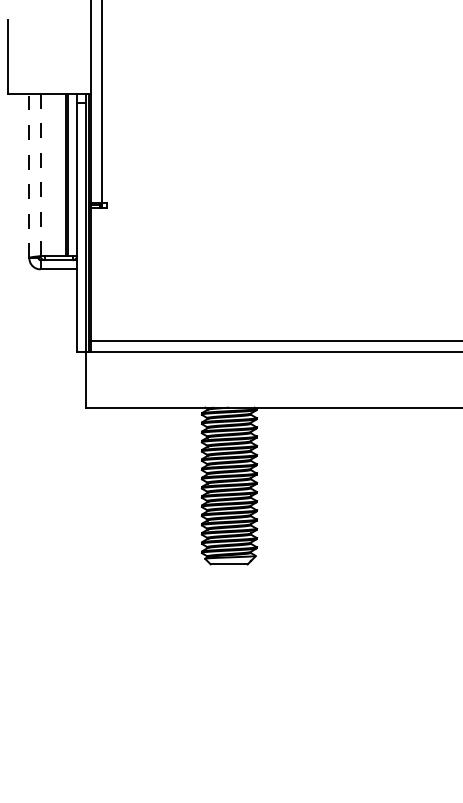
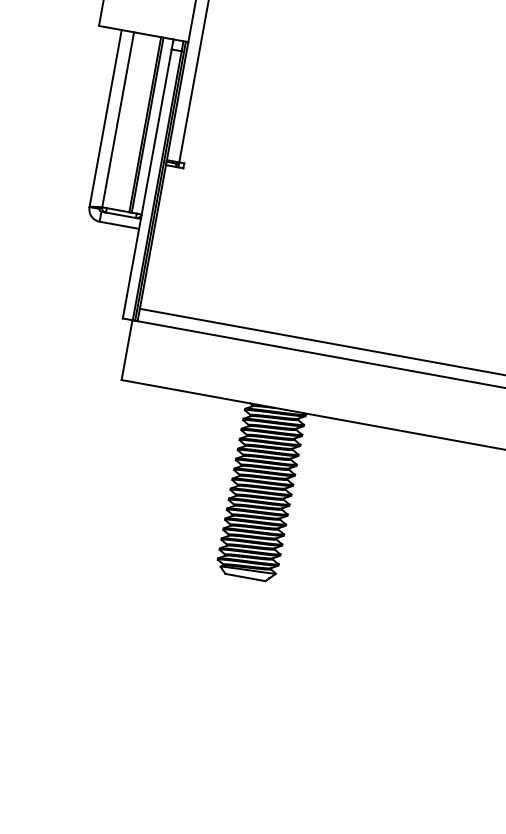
line: (40, 175) -> (117, 120), dashed -> solid
line: (29, 176) -> (105, 119), dashed -> solid

